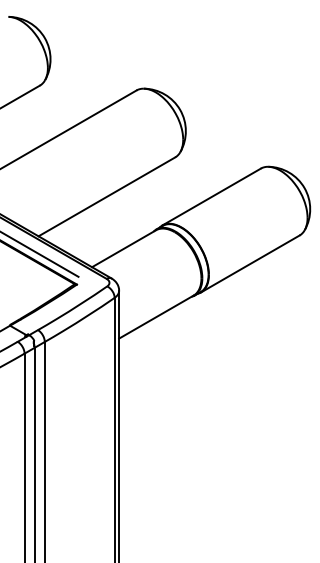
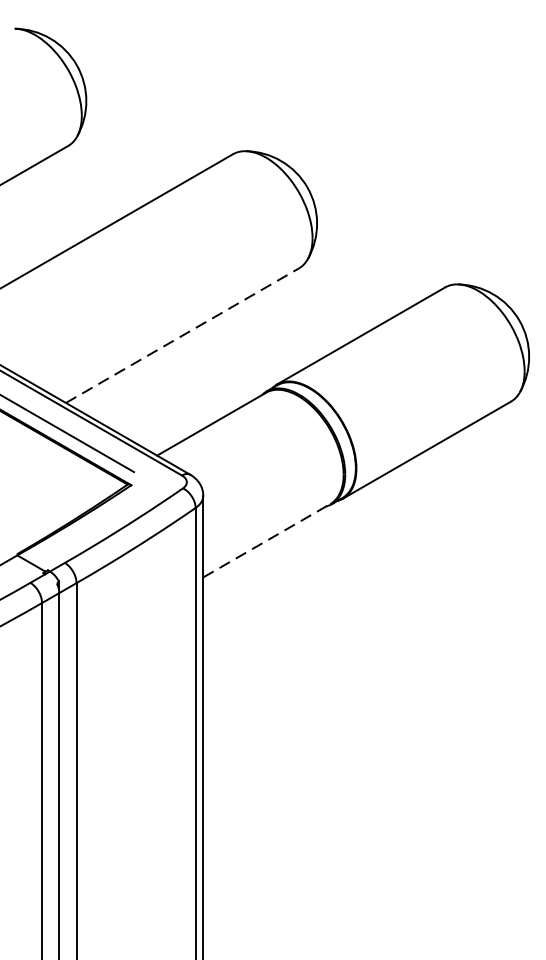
line: (106, 196) -> (181, 335), solid -> dashed
line: (156, 316) -> (267, 539), solid -> dashed

